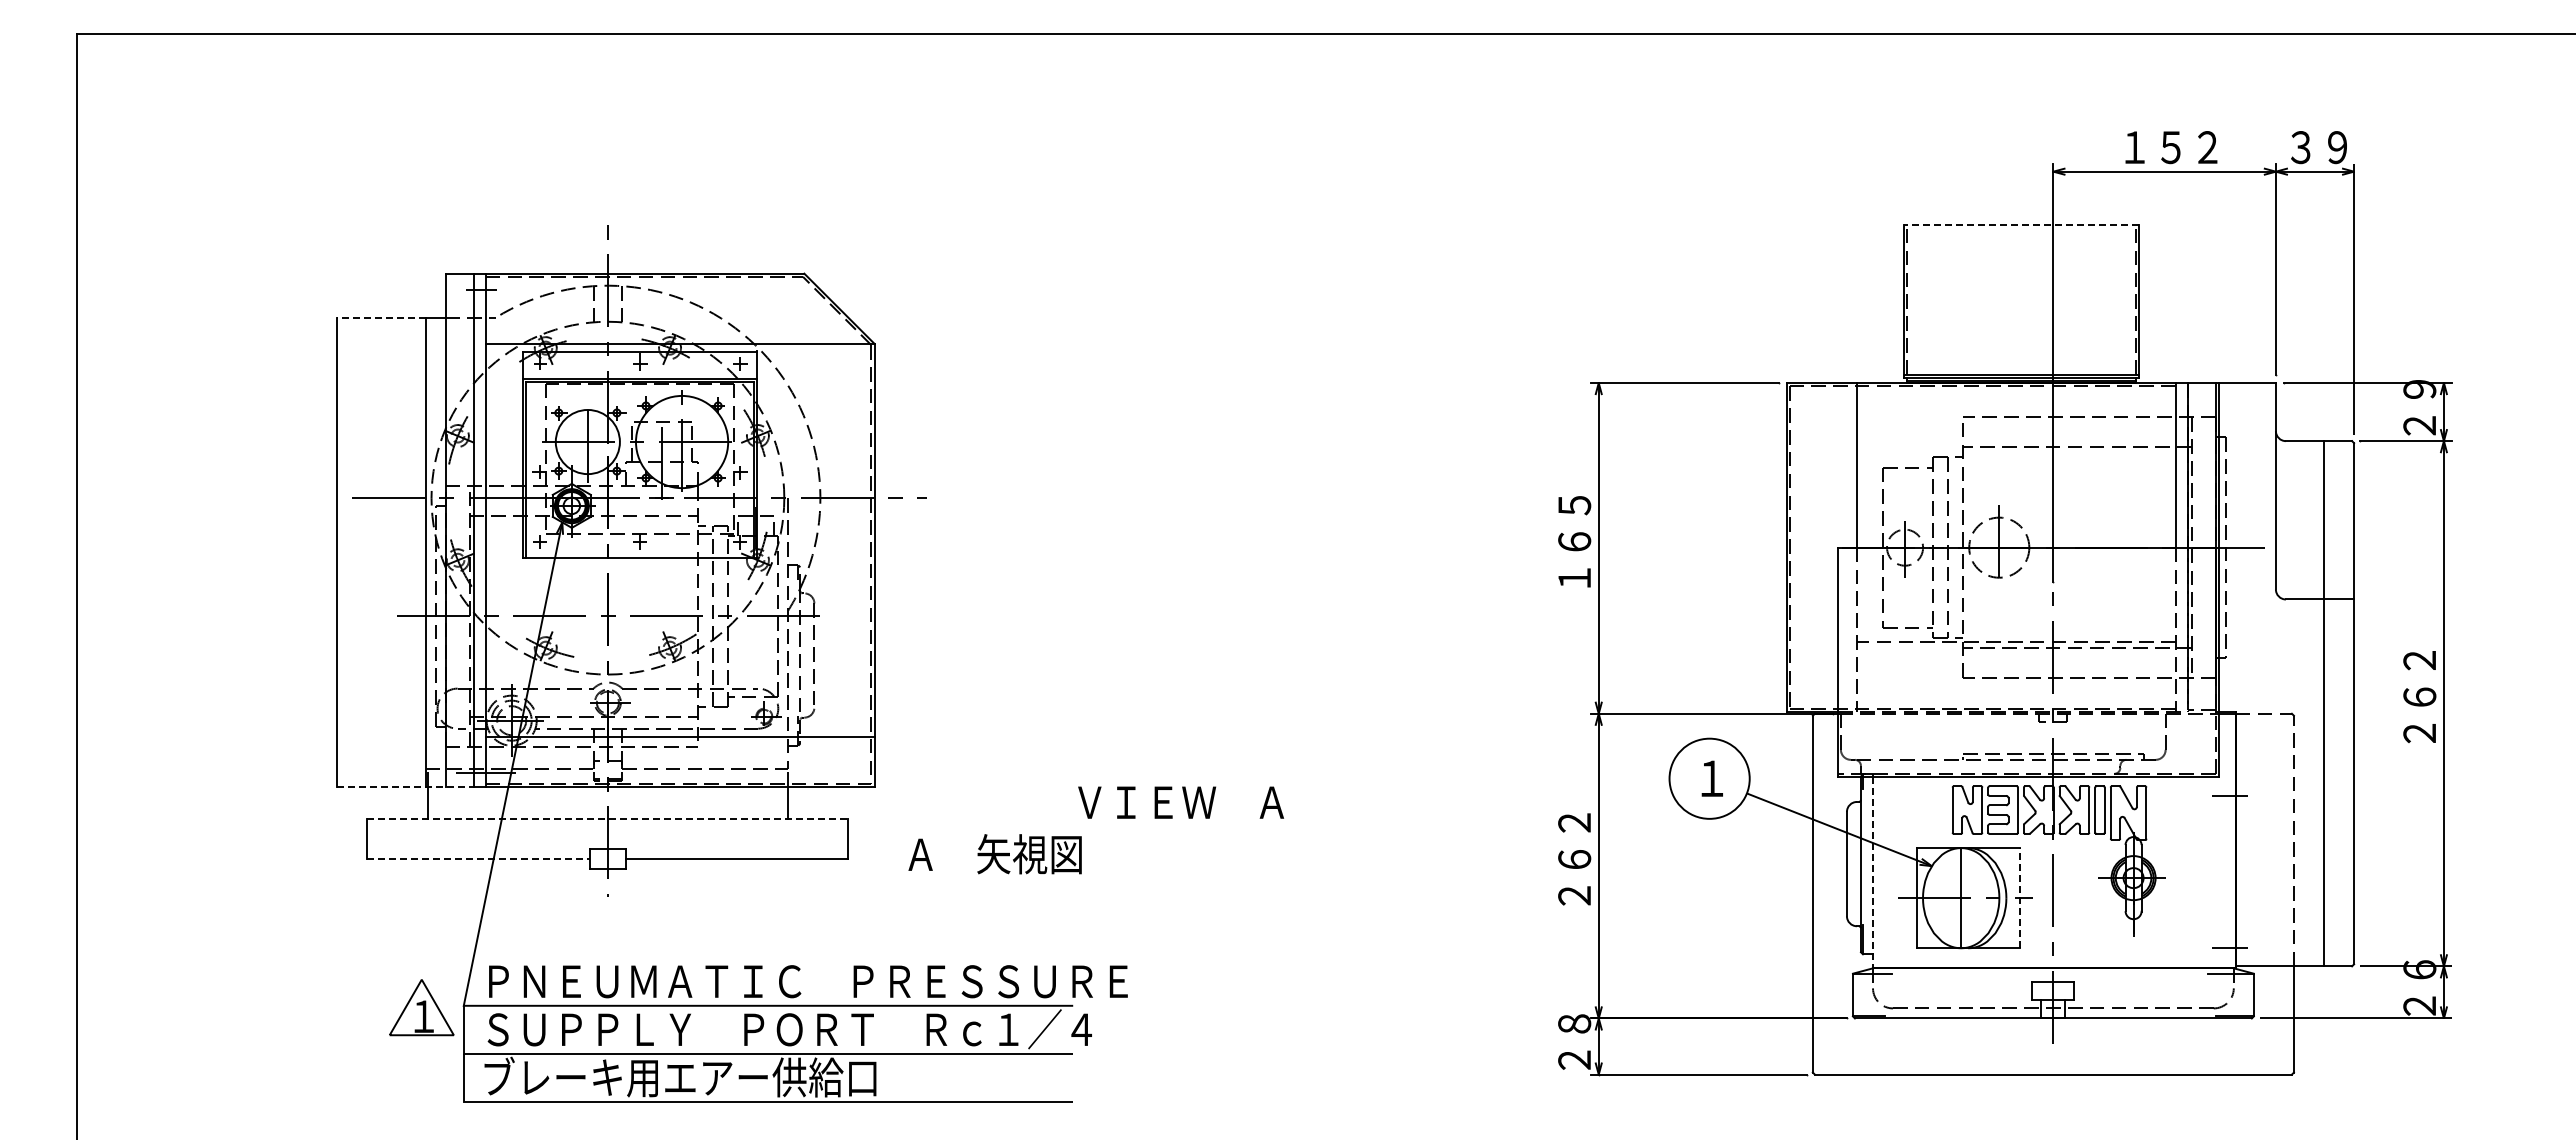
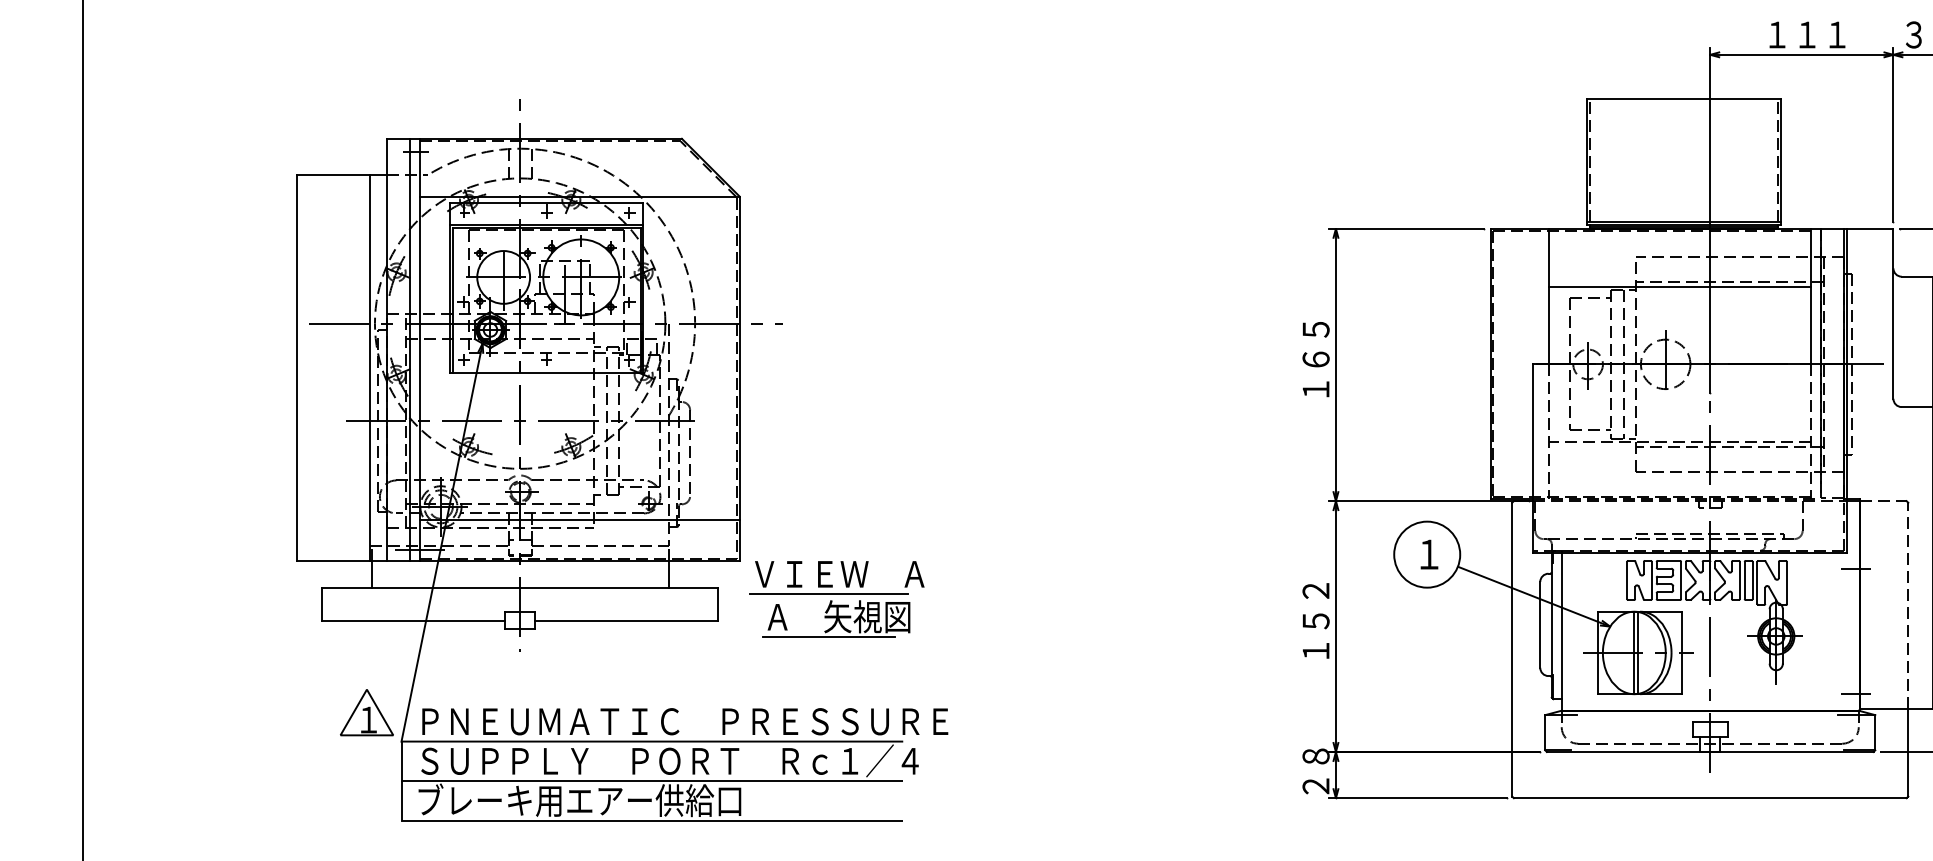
text: (2189, 147) -> (1822, 34), １５２ -> １１１
line: (2020, 225) -> (1683, 99), dashed -> solid
line: (380, 317) -> (332, 174), dashed -> solid
line: (2015, 453) -> (1679, 286), added
line: (405, 786) -> (353, 561), dashed -> solid
text: (1180, 802) -> (839, 574), moved
line: (607, 818) -> (519, 587), dashed -> solid
line: (982, 826) -> (828, 593), added
line: (479, 858) -> (414, 620), dashed -> solid
line: (1872, 872) -> (1561, 631), dashed -> solid
text: (1574, 877) -> (1315, 635), ２６２ -> １５２
line: (982, 878) -> (828, 636), added
line: (2019, 897) -> (1682, 652), dashed -> solid
line: (1965, 898) -> (1637, 653), added
part: (421, 1007) -> (366, 712), moved

